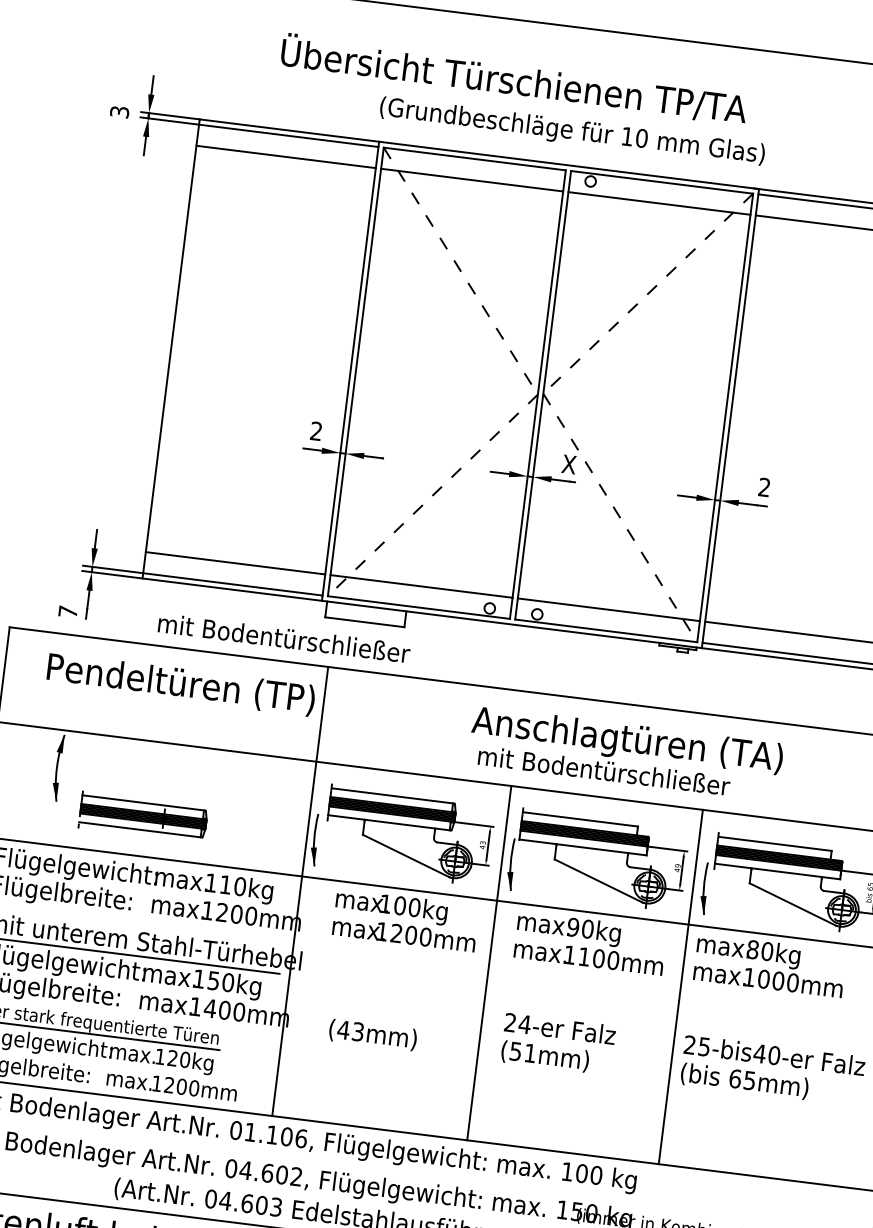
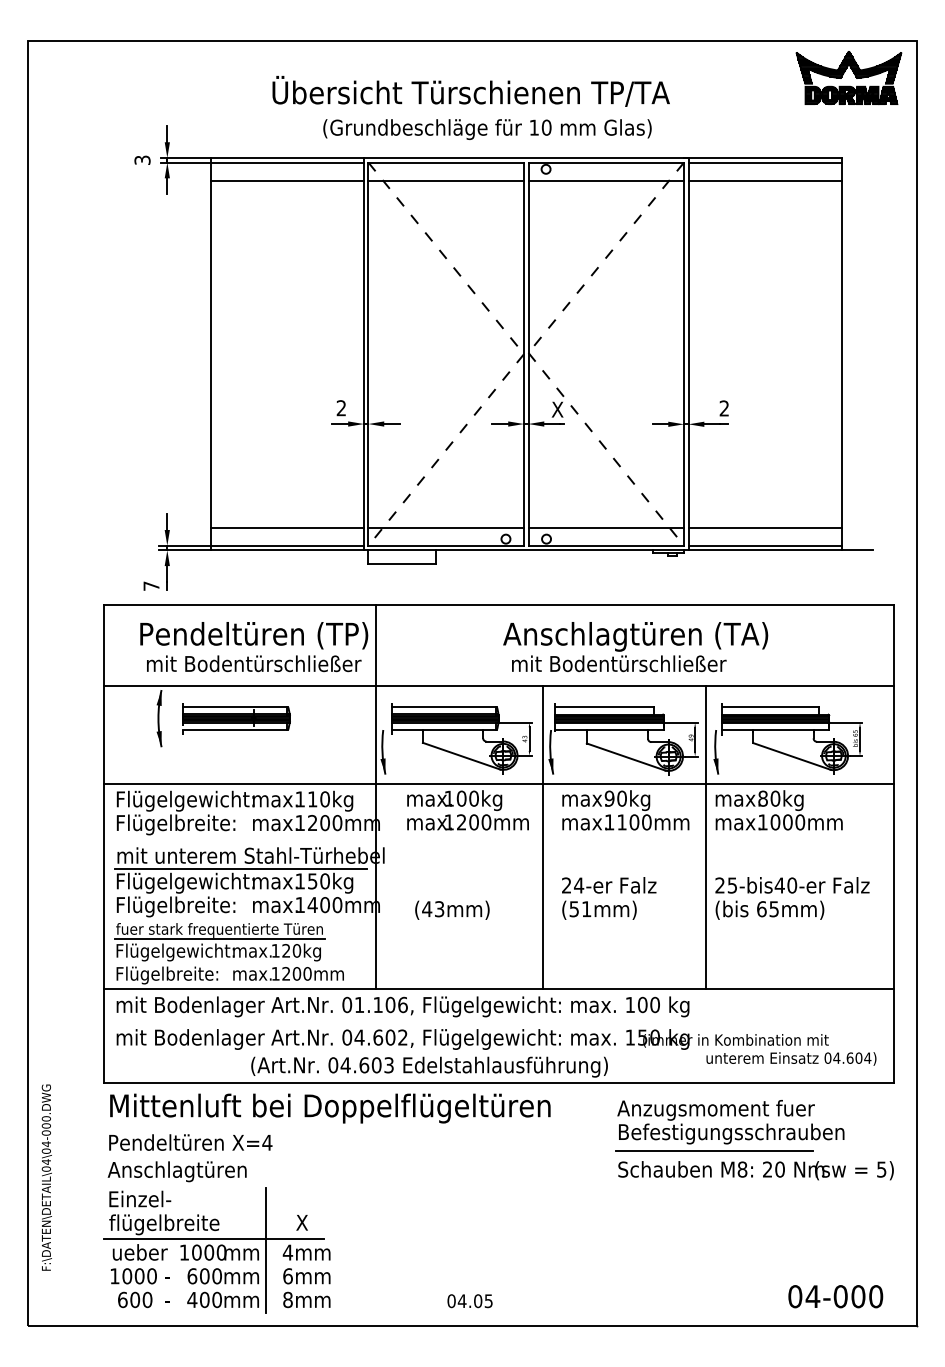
text: (572, 131) -> (487, 129), moved
text: (284, 638) -> (254, 663), moved
part: (143, 816) -> (236, 718), moved

